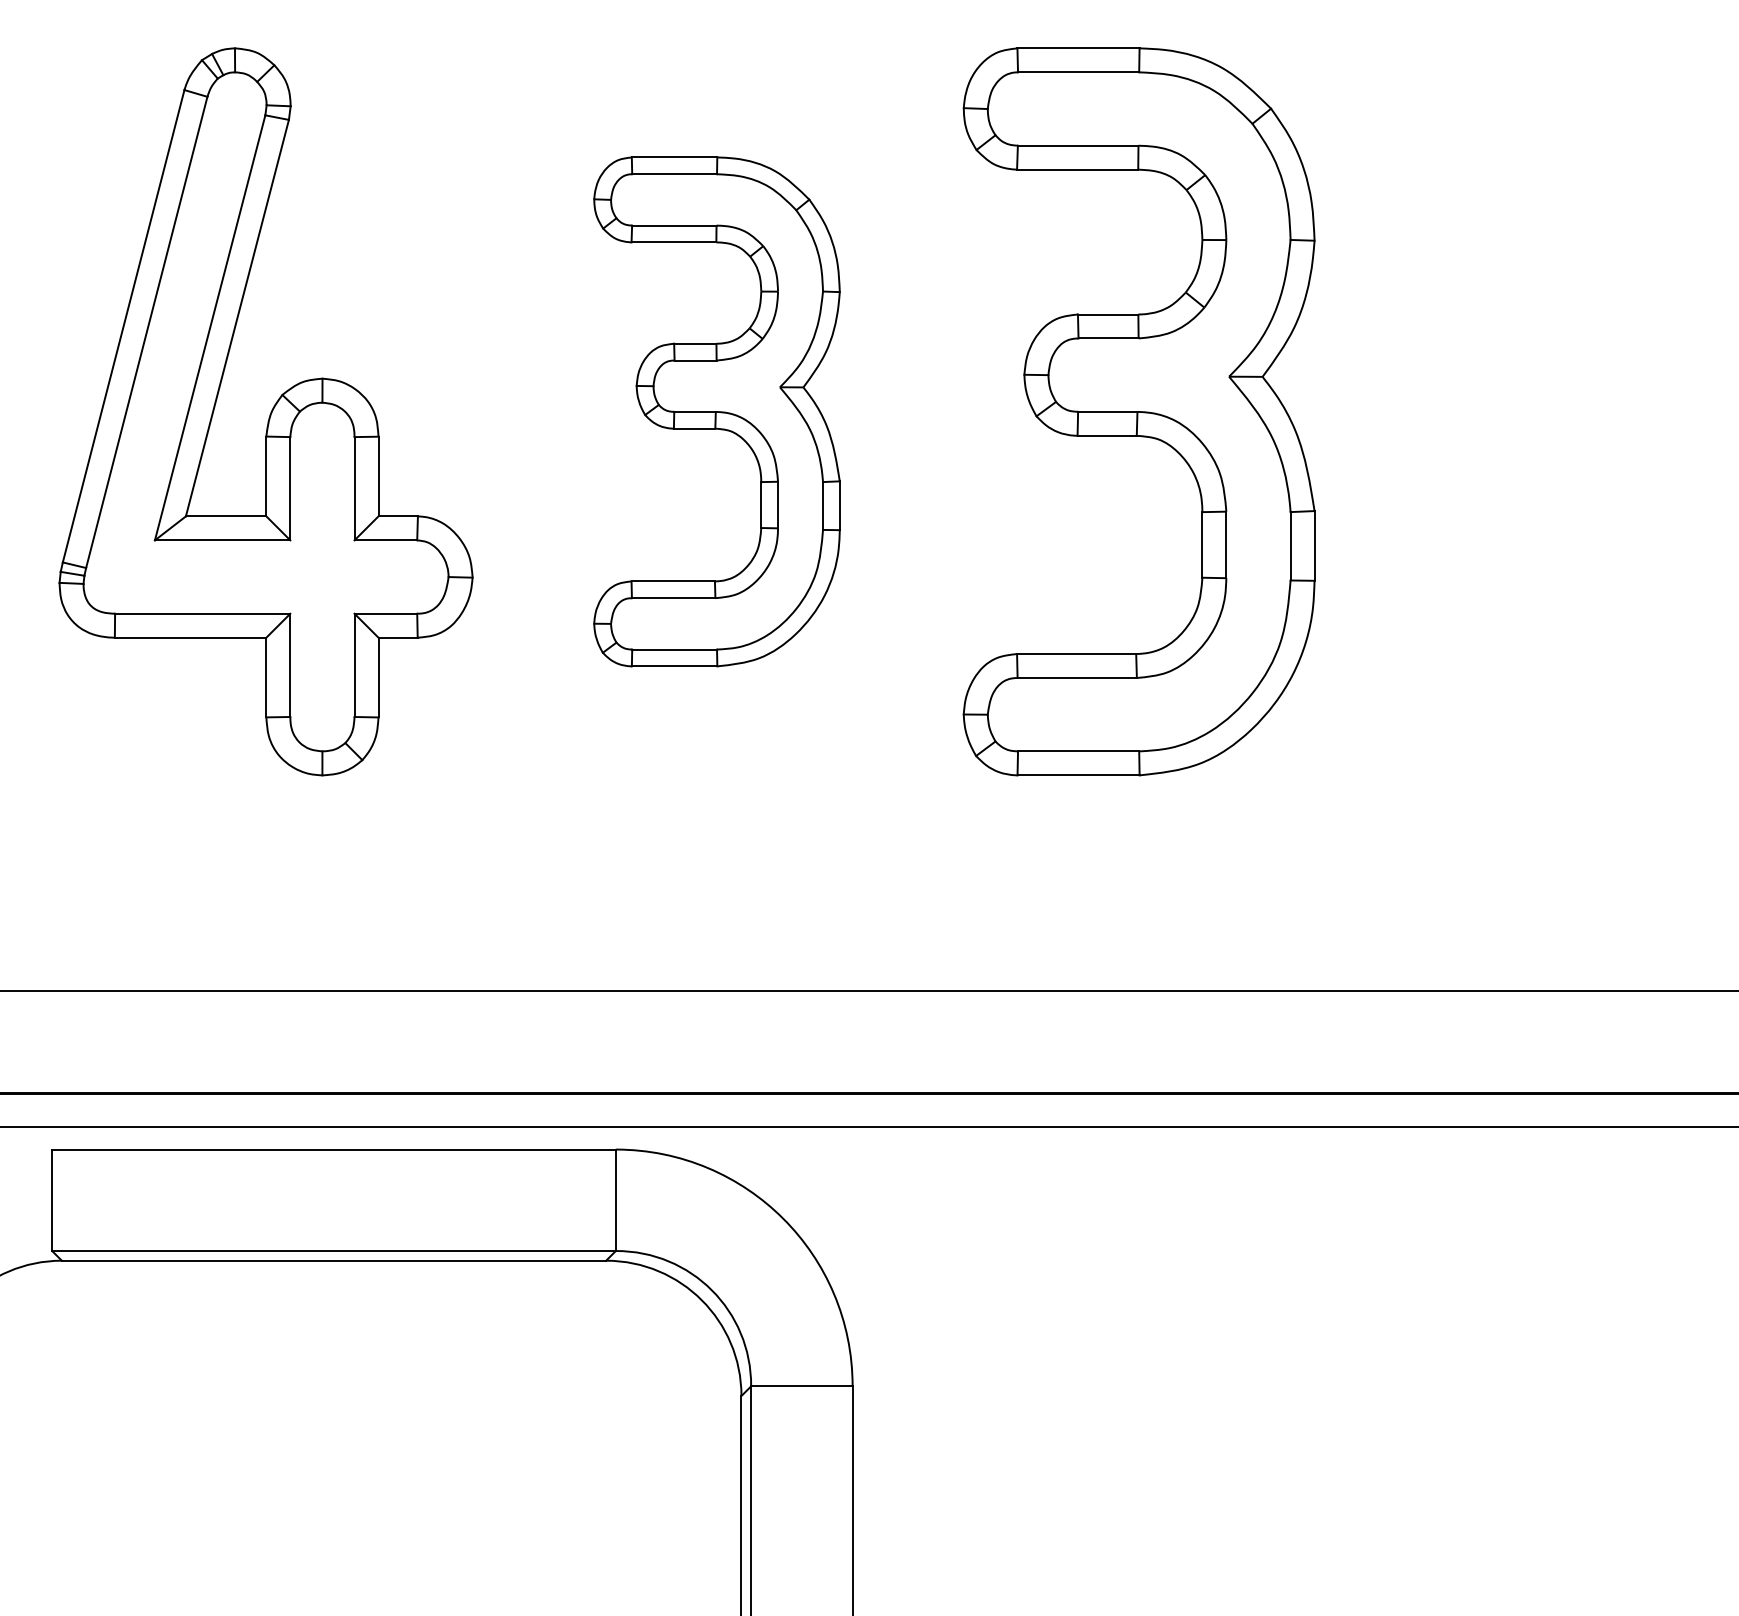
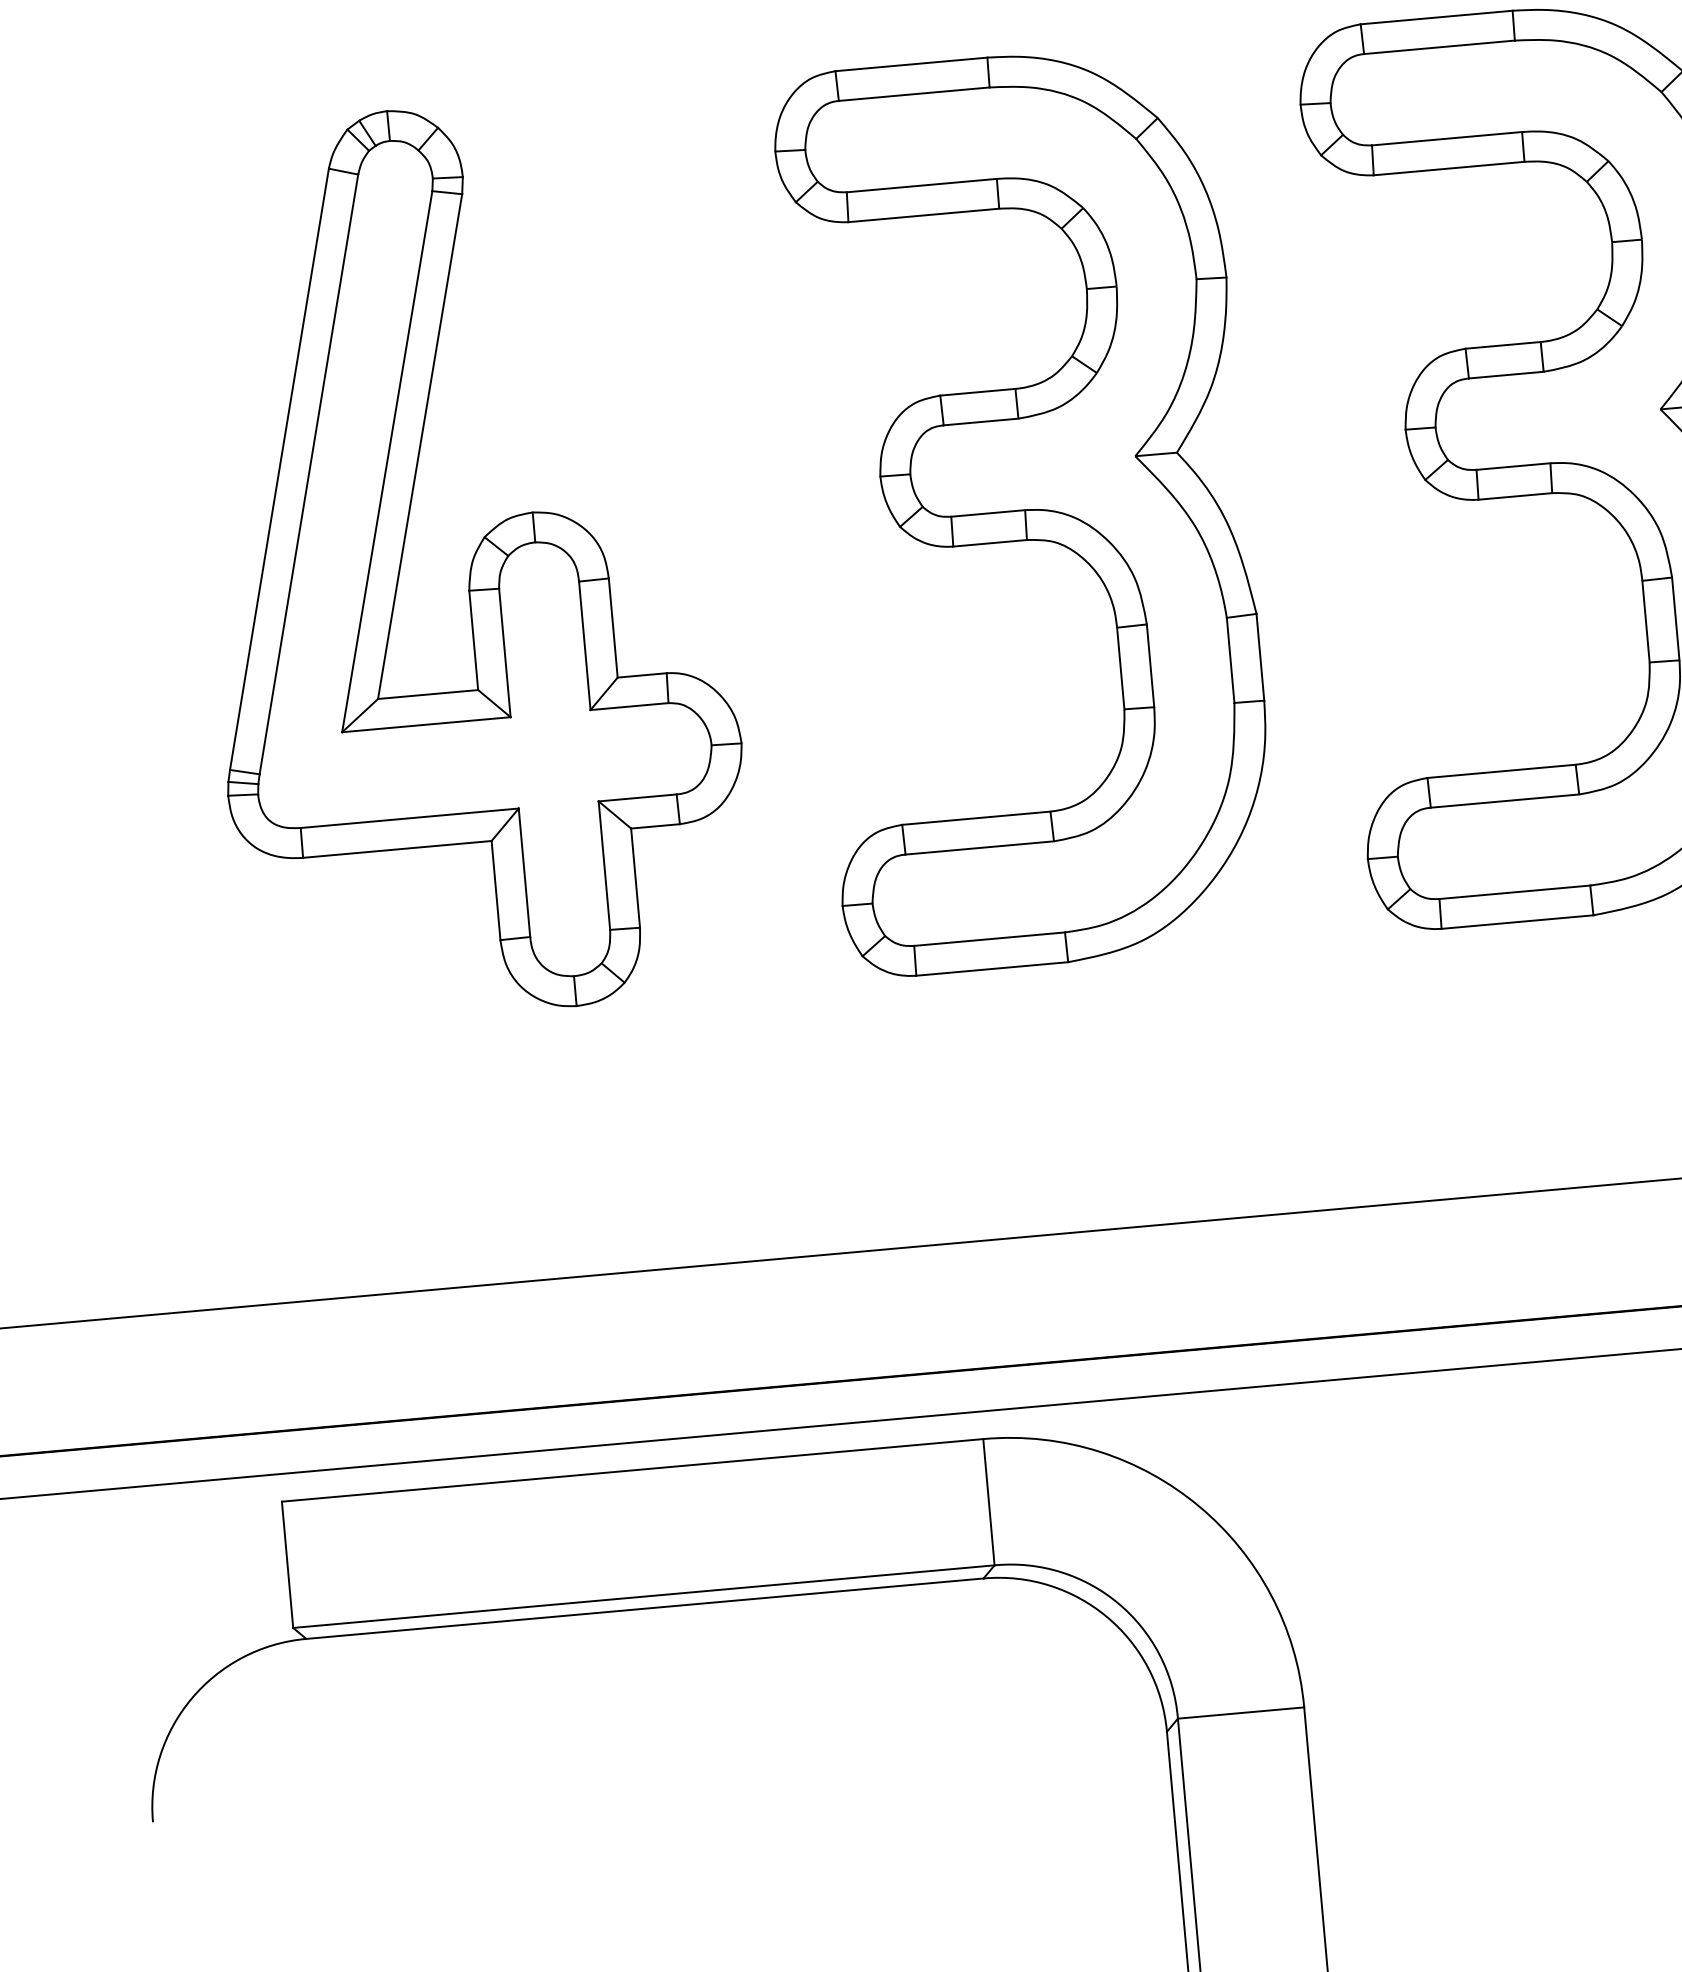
part: (716, 411) -> (1026, 509), size x1.43

